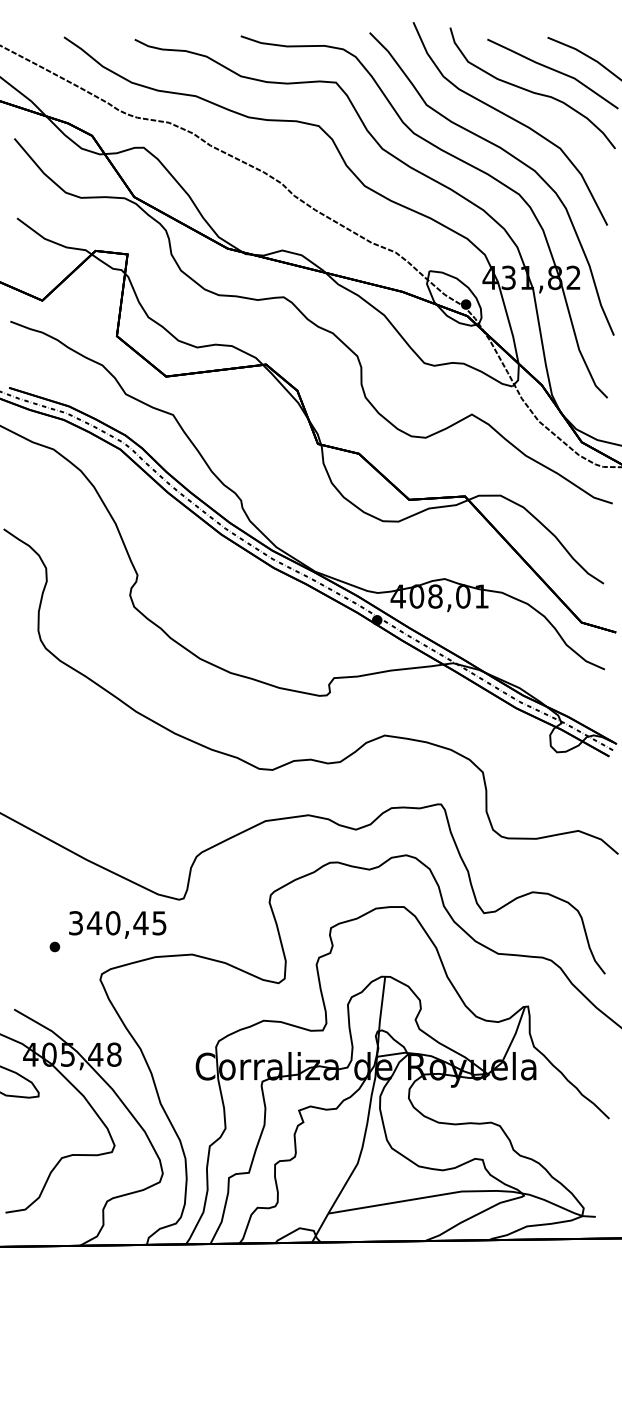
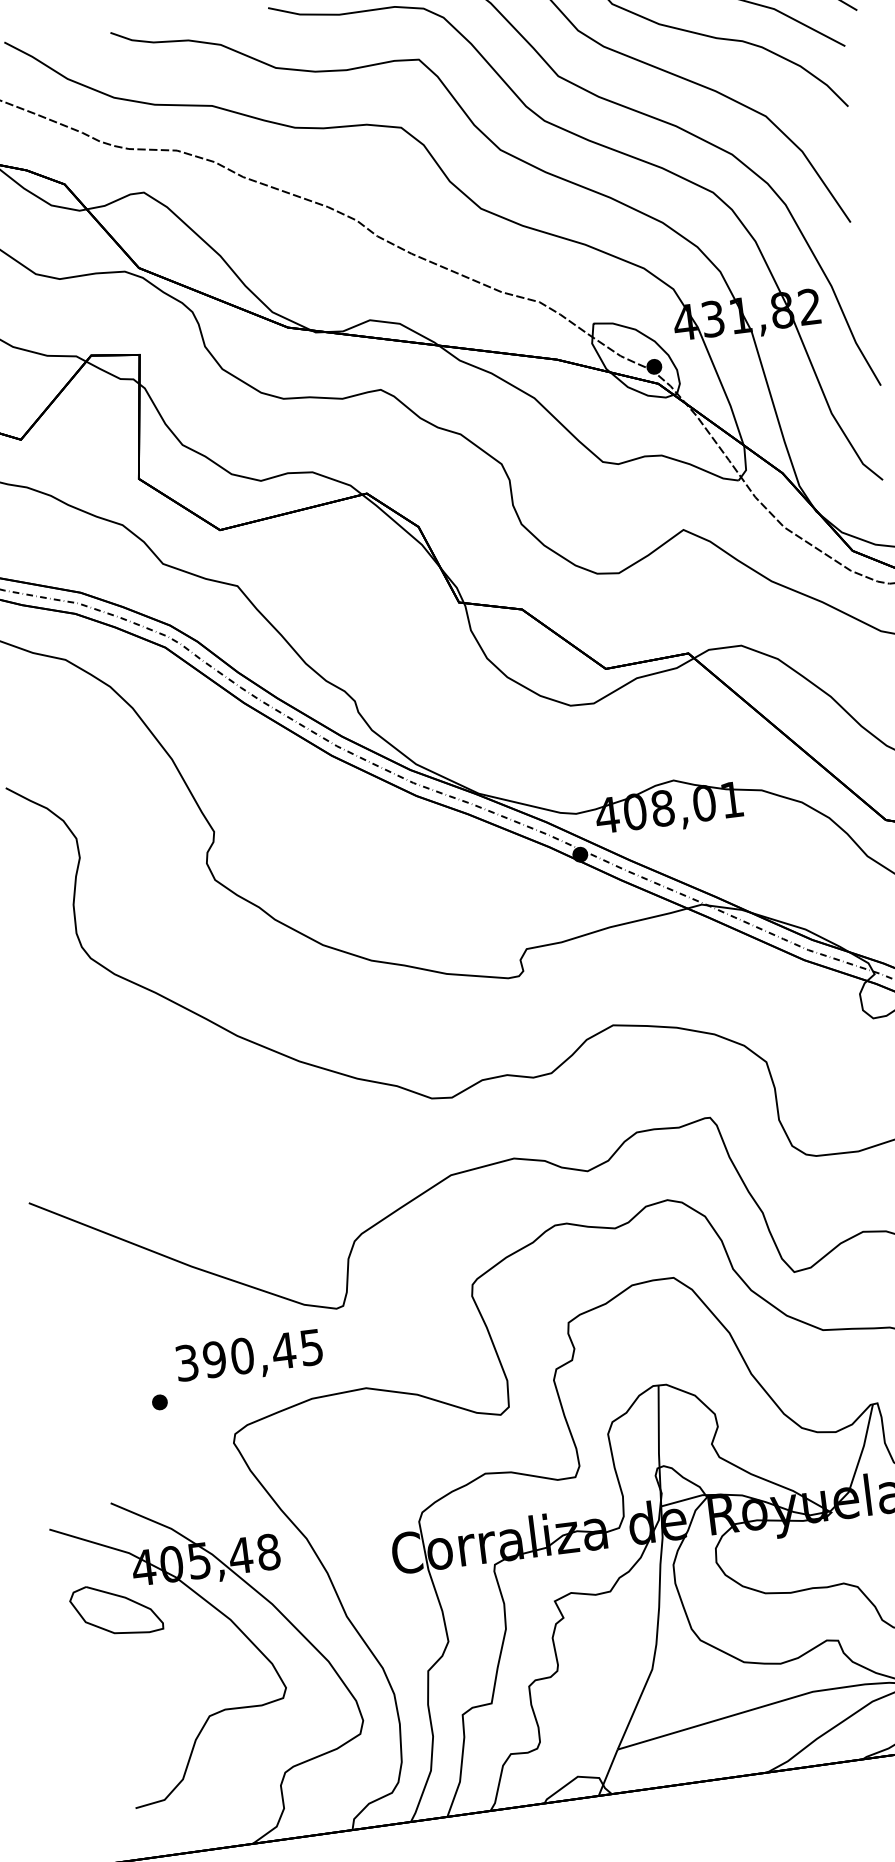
text: (94, 923) -> (214, 1359), 340,45 -> 390,45

